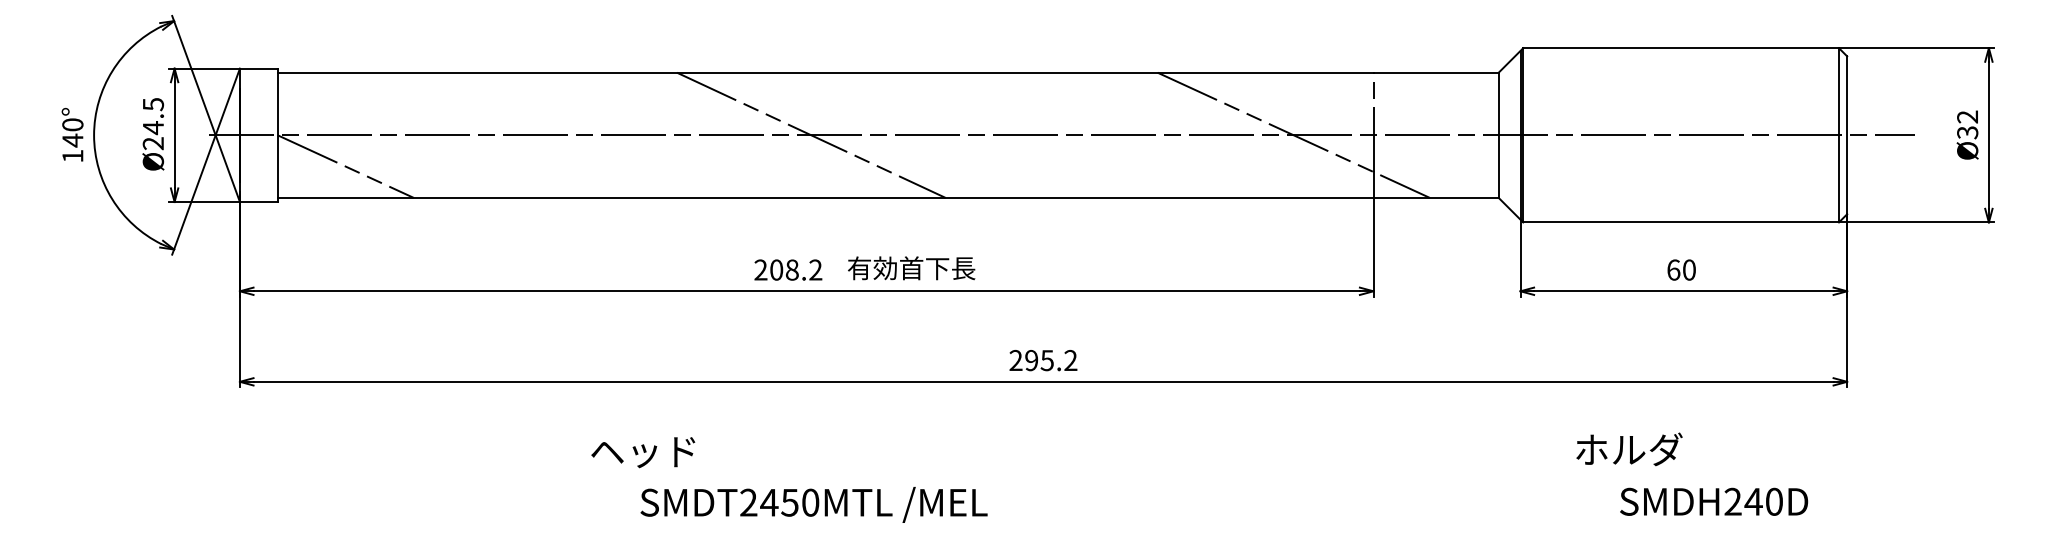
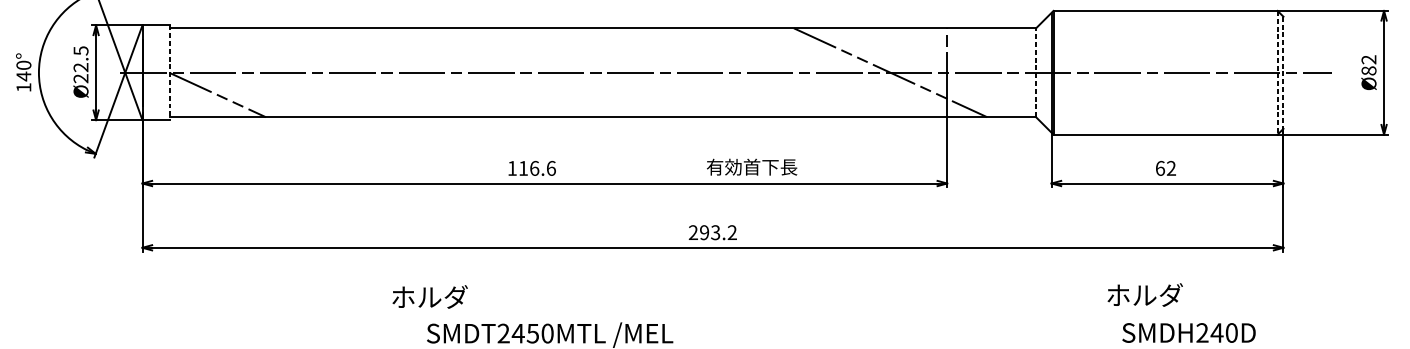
text: (152, 128) -> (80, 67), Ø24.5 -> Ø22.5
text: (1967, 132) -> (1368, 70), Ø32 -> Ø82
line: (810, 134) -> (547, 72), removed
line: (278, 135) -> (169, 72), solid -> dashed
line: (1498, 135) -> (1035, 72), solid -> dashed
line: (1839, 135) -> (1278, 72), solid -> dashed
line: (1847, 135) -> (1283, 72), solid -> dashed
text: (911, 268) -> (751, 167), moved
text: (788, 269) -> (531, 168), 208.2 -> 116.6
text: (1689, 269) -> (1171, 168), 60 -> 62
text: (1047, 360) -> (715, 232), 295.2 -> 293.2
text: (1629, 449) -> (1145, 295), moved
text: (644, 451) -> (429, 297), ヘッド -> ホルダ

